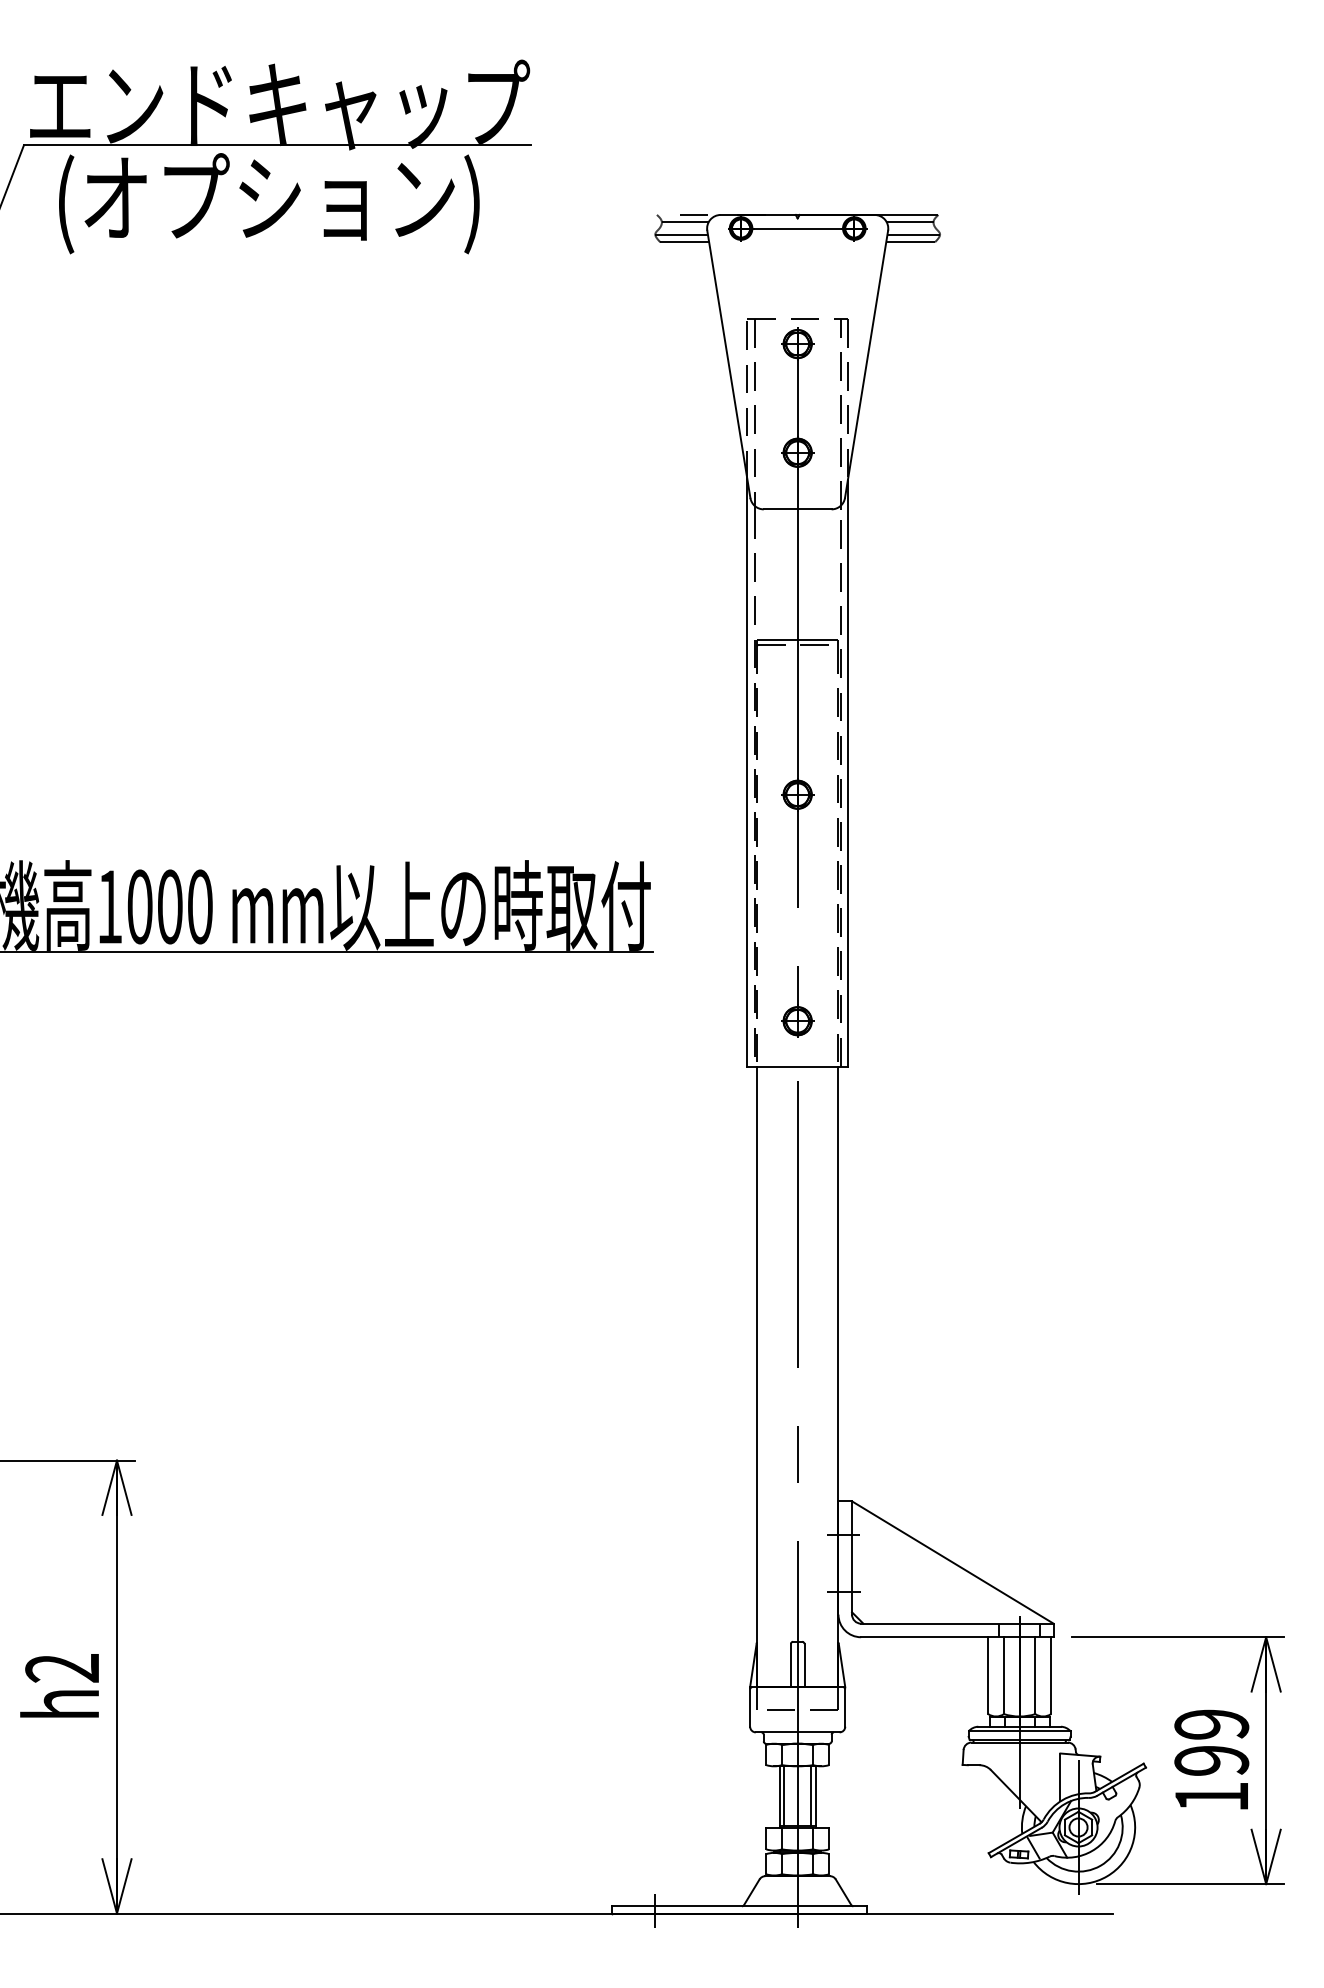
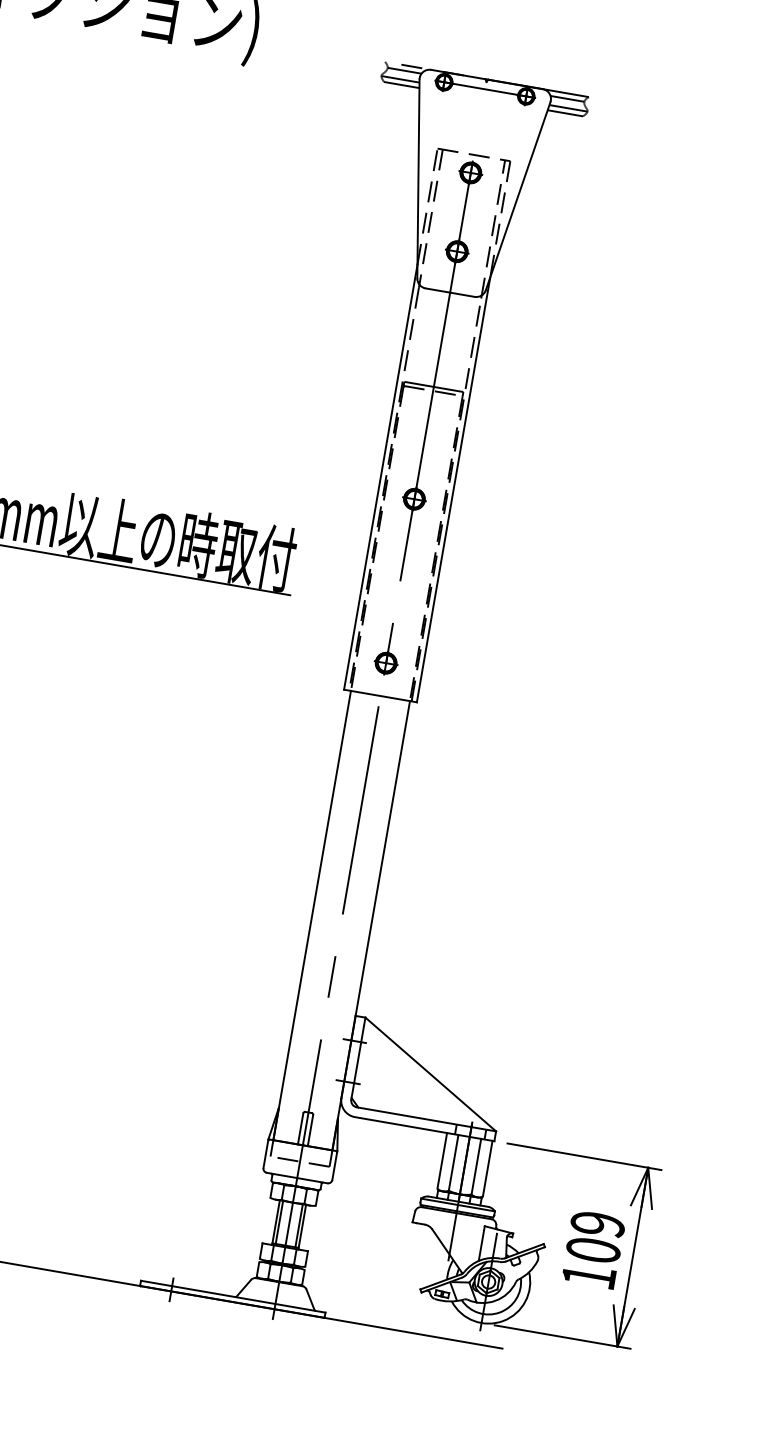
text: (1211, 1760) -> (593, 1250), 199 -> 109

